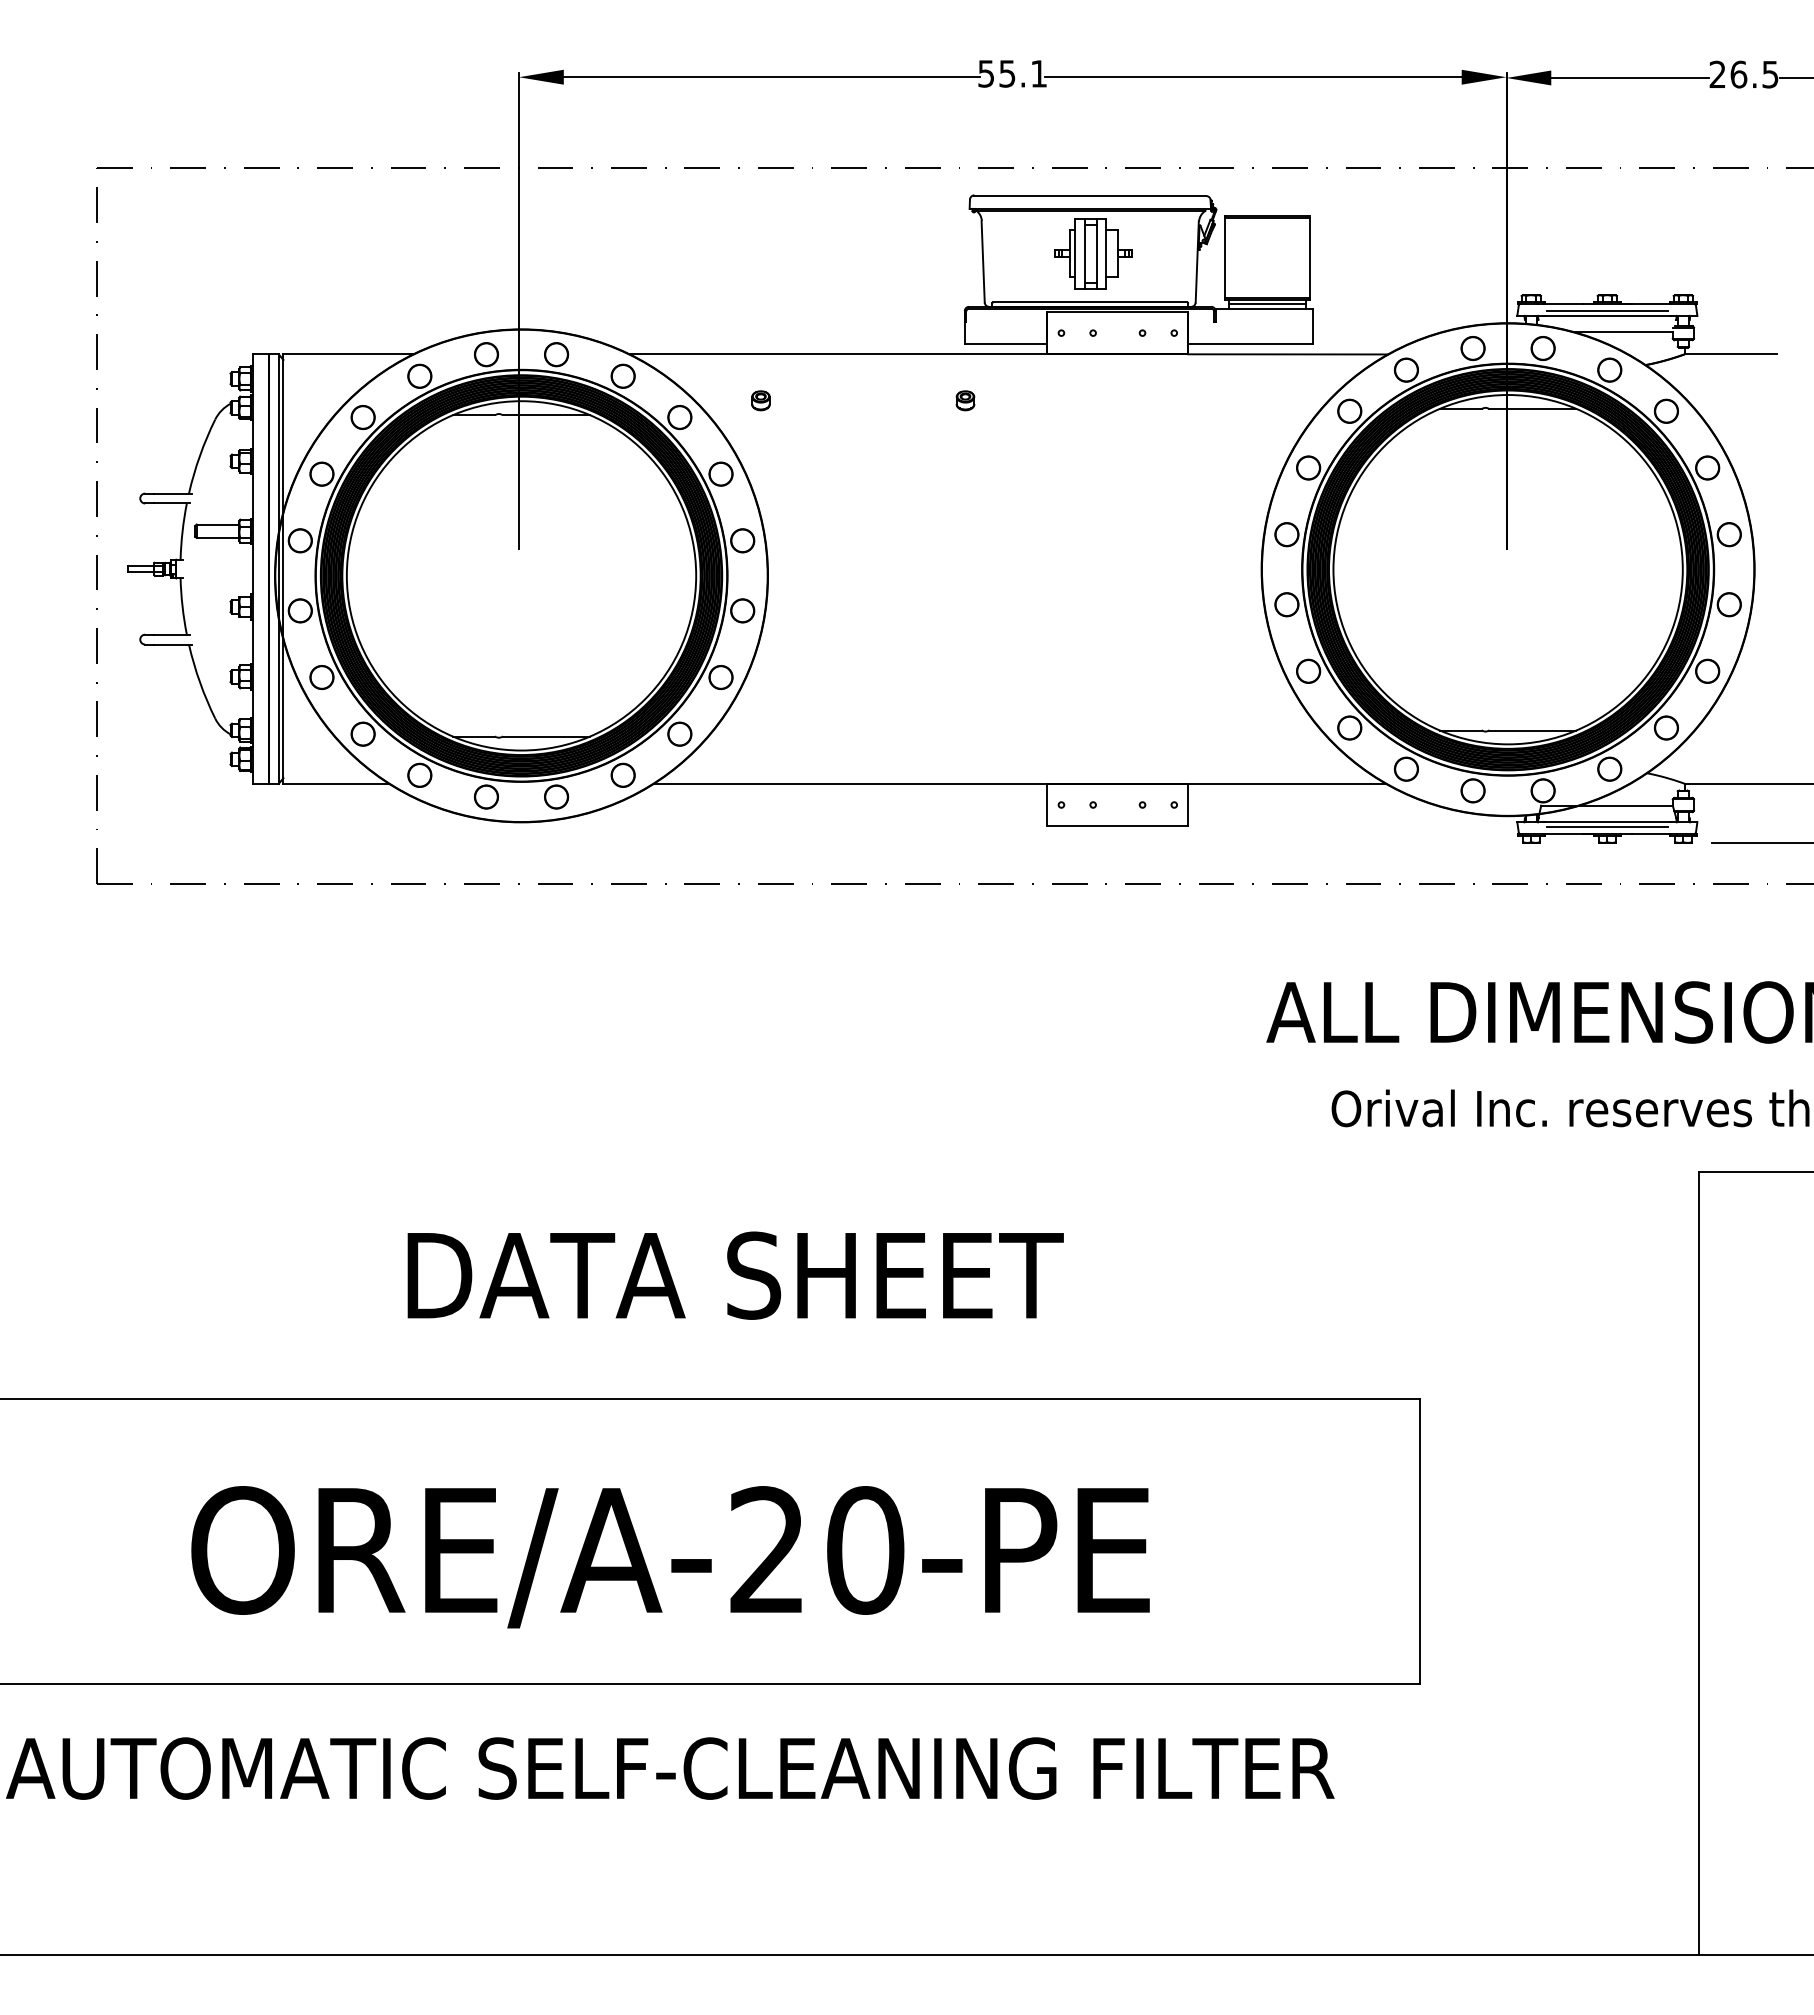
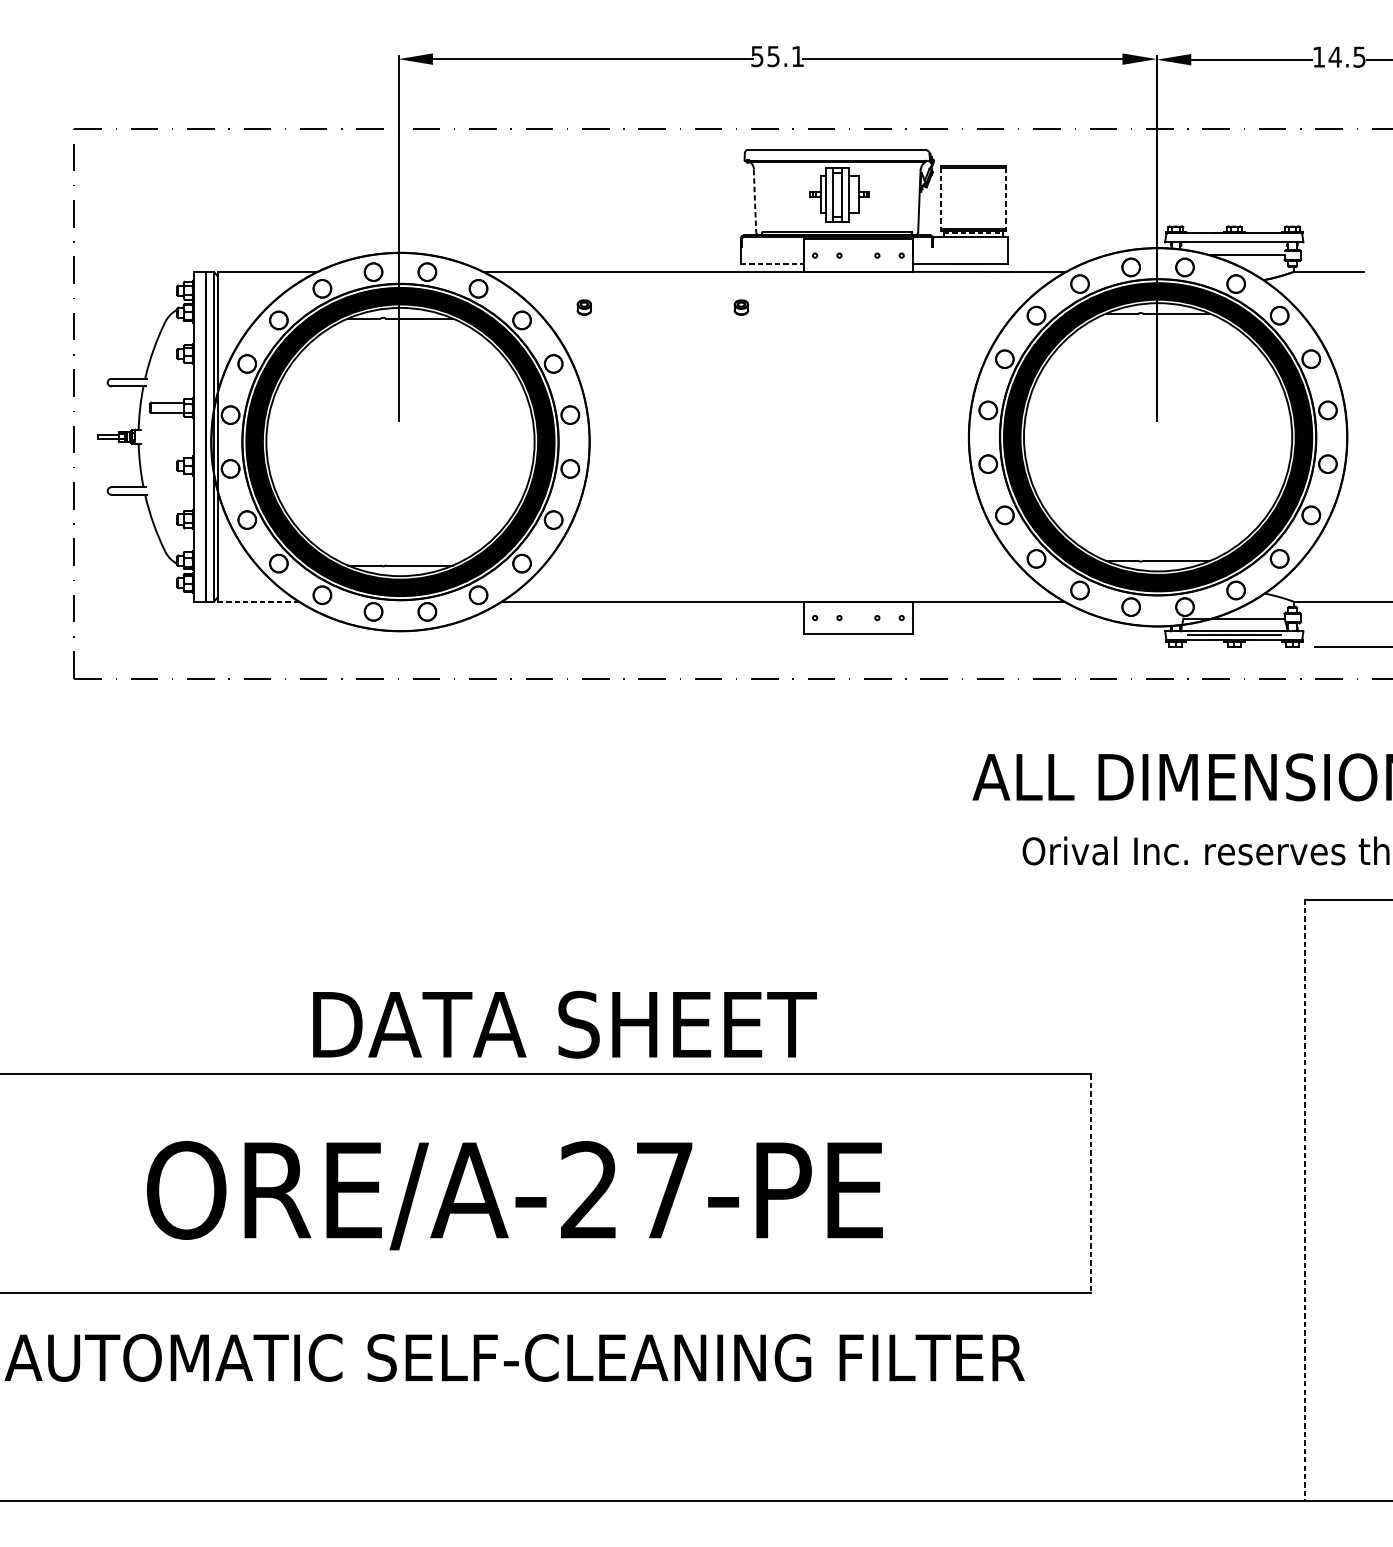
text: (1728, 74) -> (1327, 57), 26.5 -> 14.5
line: (1225, 258) -> (941, 198), solid -> dashed
line: (1309, 258) -> (1005, 198), solid -> dashed
line: (983, 262) -> (755, 201), solid -> dashed
line: (1267, 304) -> (973, 233), solid -> dashed
line: (1607, 310) -> (1234, 238), removed
line: (1006, 344) -> (772, 264), solid -> dashed
line: (336, 783) -> (258, 601), solid -> dashed
text: (735, 1275) -> (564, 1024), moved
line: (1420, 1542) -> (1090, 1184), solid -> dashed
text: (865, 1550) -> (664, 1190), ORE/A-20-PE -> ORE/A-27-PE
line: (1698, 1563) -> (1304, 1200), solid -> dashed

